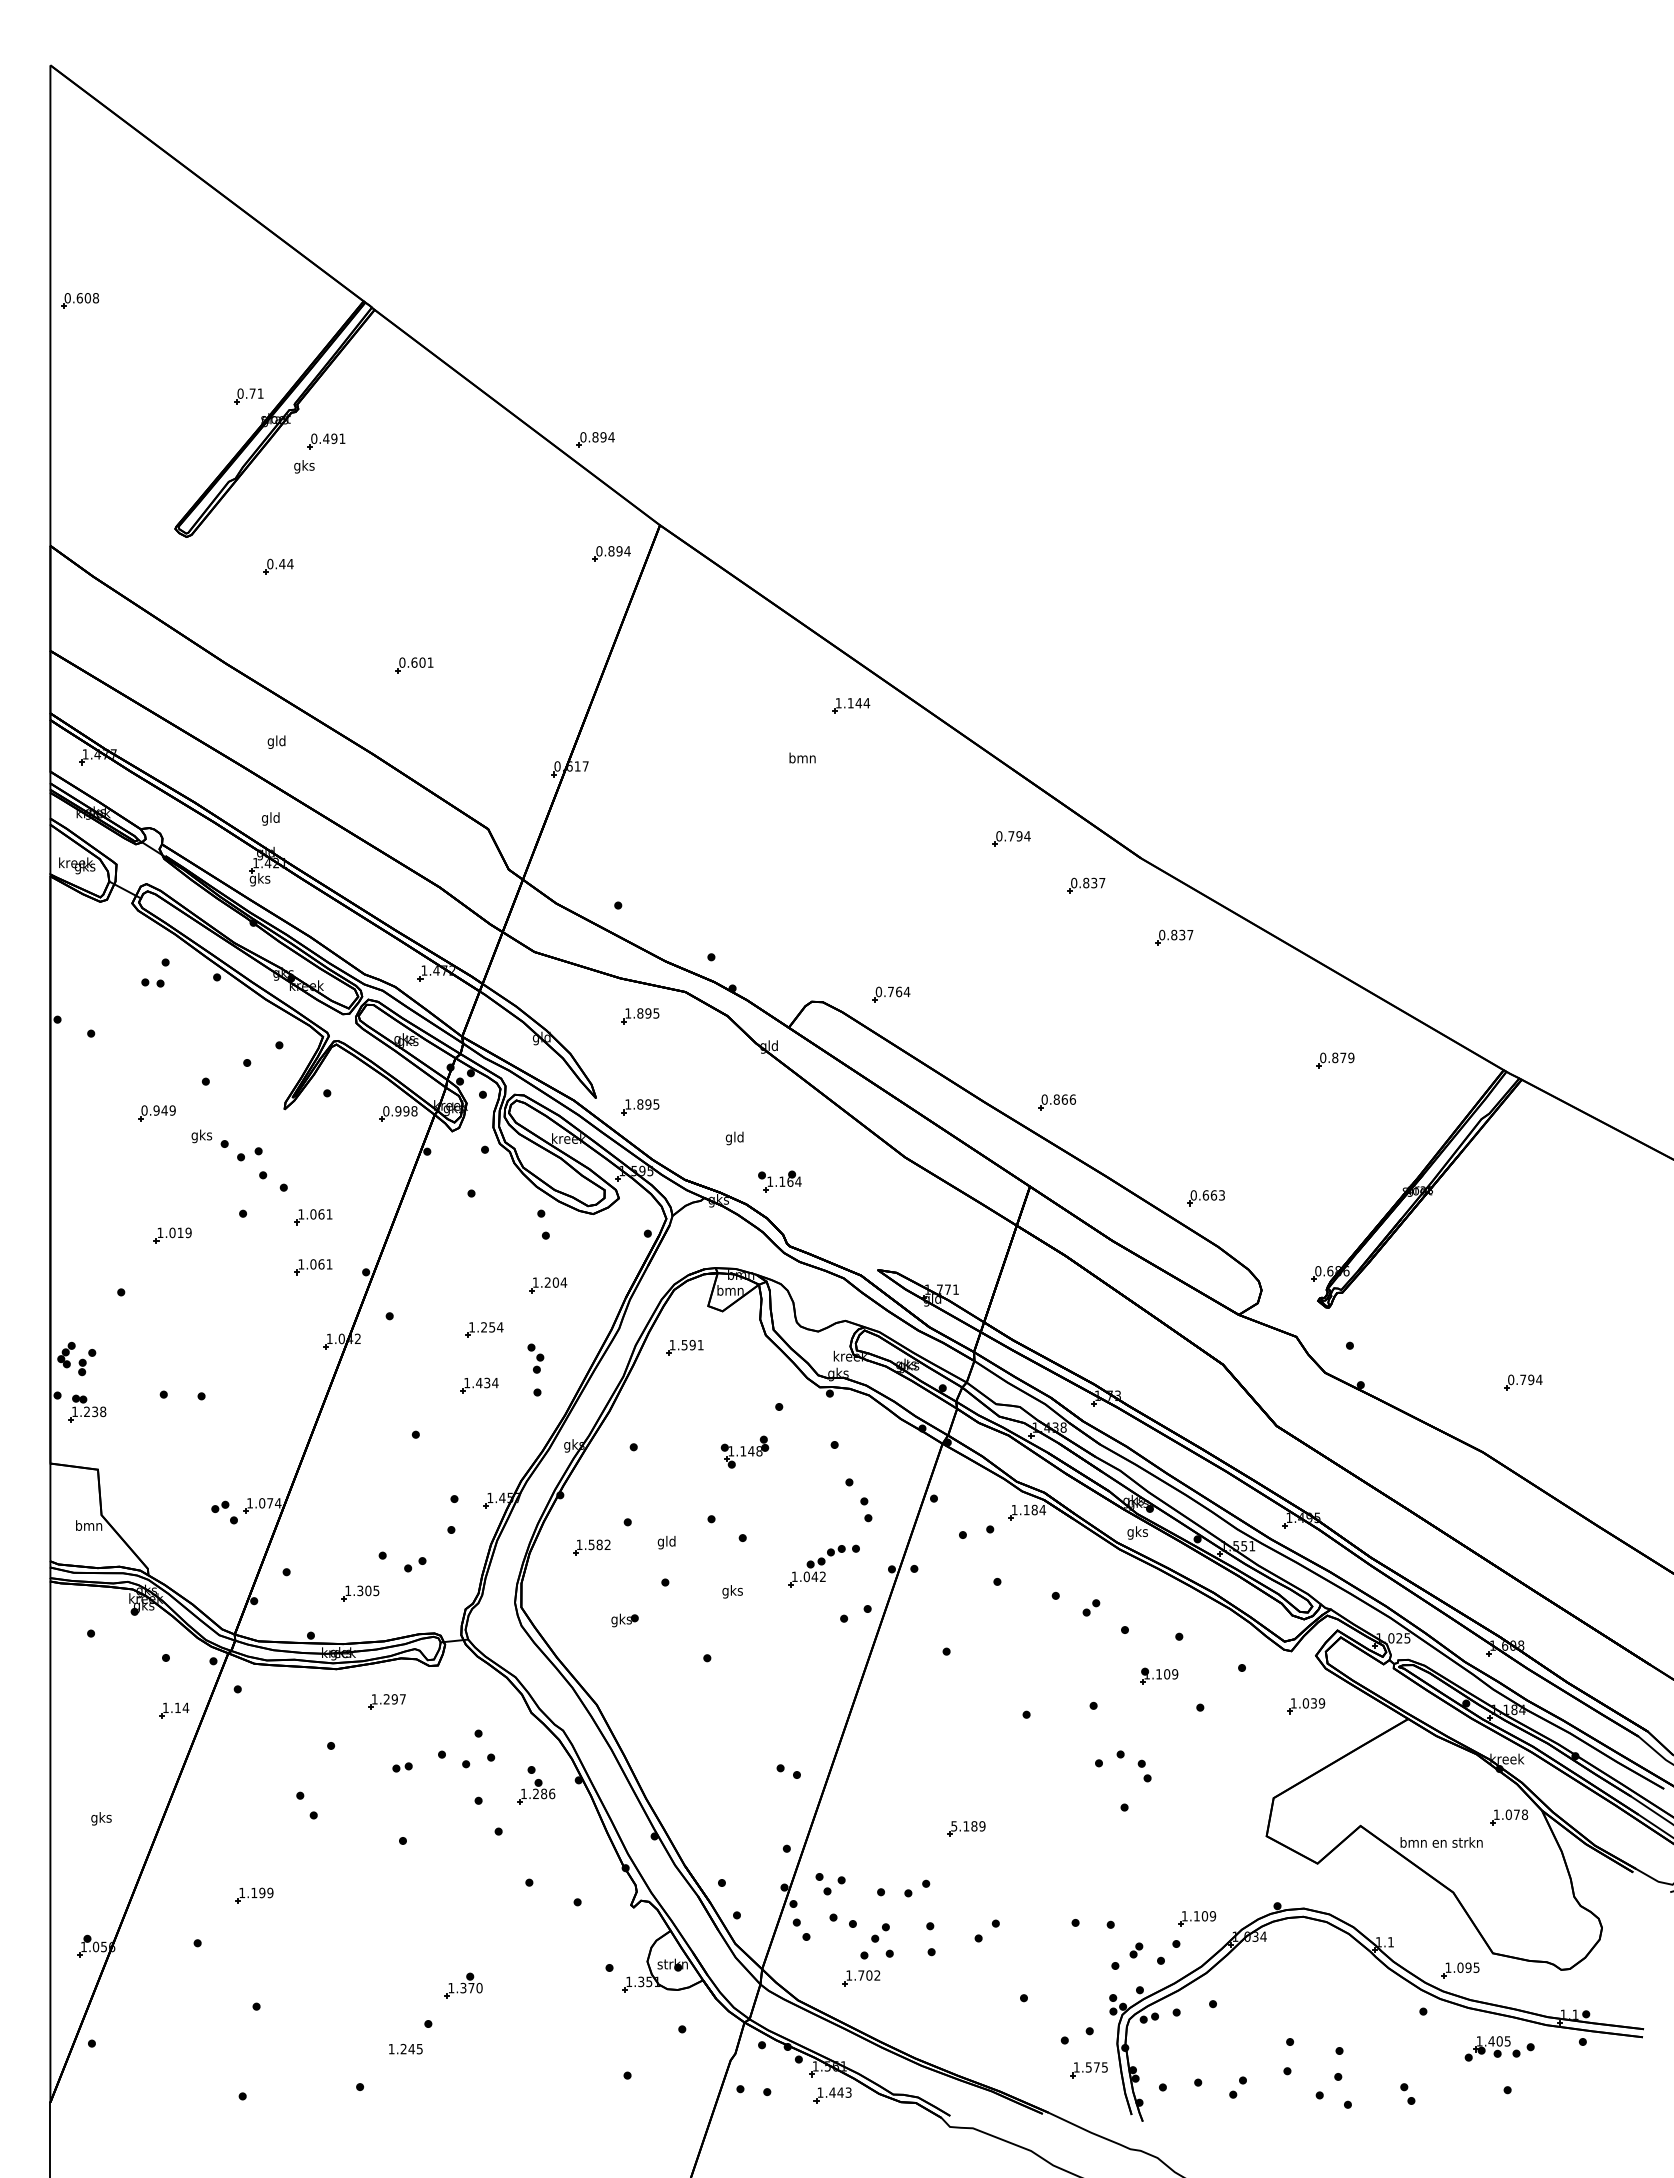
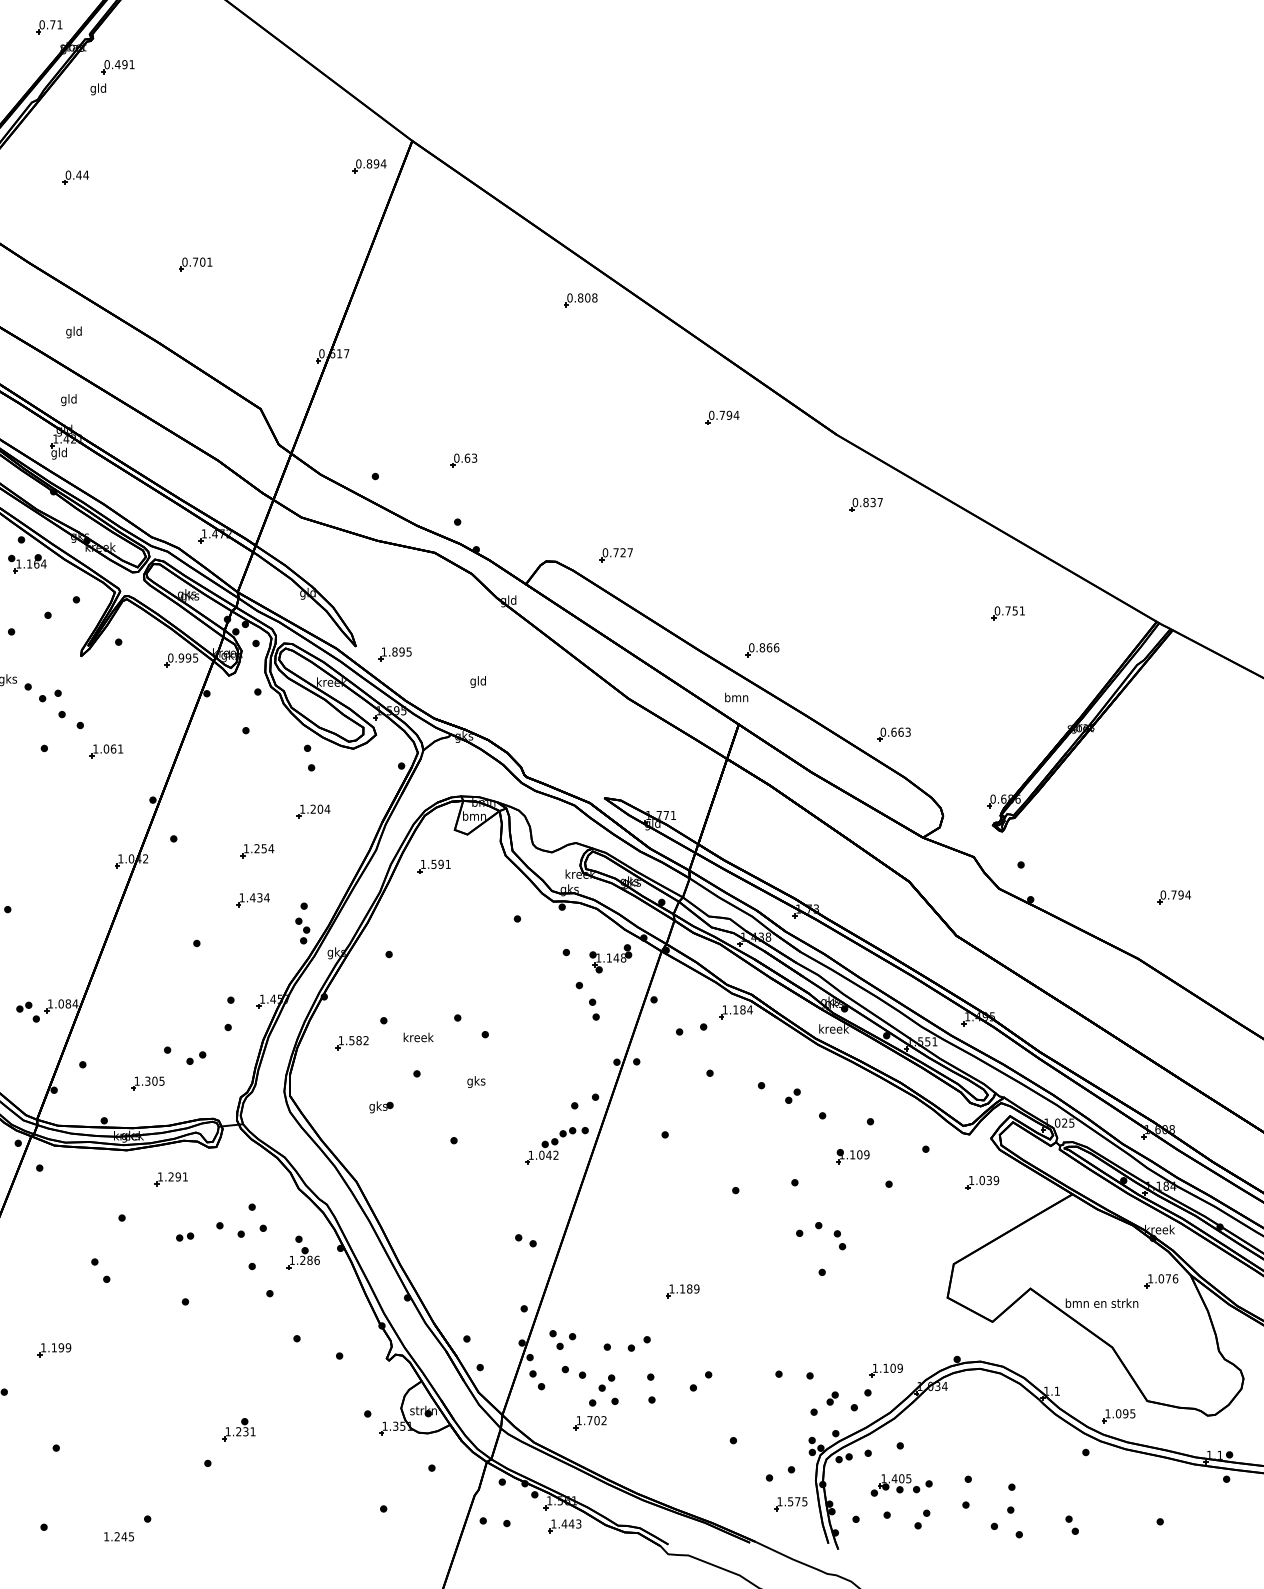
part: (595, 439) -> (355, 65), removed
text: (304, 466) -> (98, 89), gks -> gld
text: (414, 662) -> (195, 262), 0.601 -> 0.701
text: (852, 703) -> (582, 298), 1.144 -> 0.808
text: (802, 757) -> (736, 697), moved
text: (259, 879) -> (58, 453), gks -> gld
part: (1086, 885) -> (788, 458), removed
part: (718, 887) -> (463, 460), added
text: (903, 991) -> (627, 552), 0.764 -> 0.727
part: (640, 1016) -> (395, 574), removed
text: (1343, 1057) -> (1015, 610), 0.879 -> 0.751
text: (414, 1111) -> (195, 658), 0.998 -> 0.995
part: (779, 1181) -> (27, 563), moved
part: (313, 1267) -> (106, 795), removed
part: (535, 1358) -> (302, 930), moved
part: (744, 1451) -> (610, 958), moved
text: (270, 1503) -> (68, 1004), 1.074 -> 1.084
text: (1138, 1532) -> (834, 1029), gks -> kreek
text: (667, 1542) -> (418, 1038), gld -> kreek
part: (823, 1565) -> (556, 1145), moved
text: (402, 1699) -> (185, 1177), 1.297 -> 1.291
text: (1524, 1814) -> (1175, 1278), 1.078 -> 1.076
text: (954, 1826) -> (672, 1289), 5.189 -> 1.189
text: (471, 1987) -> (245, 1431), 1.370 -> 1.231
text: (405, 2048) -> (118, 1536), moved
part: (1499, 2048) -> (901, 1485), moved

